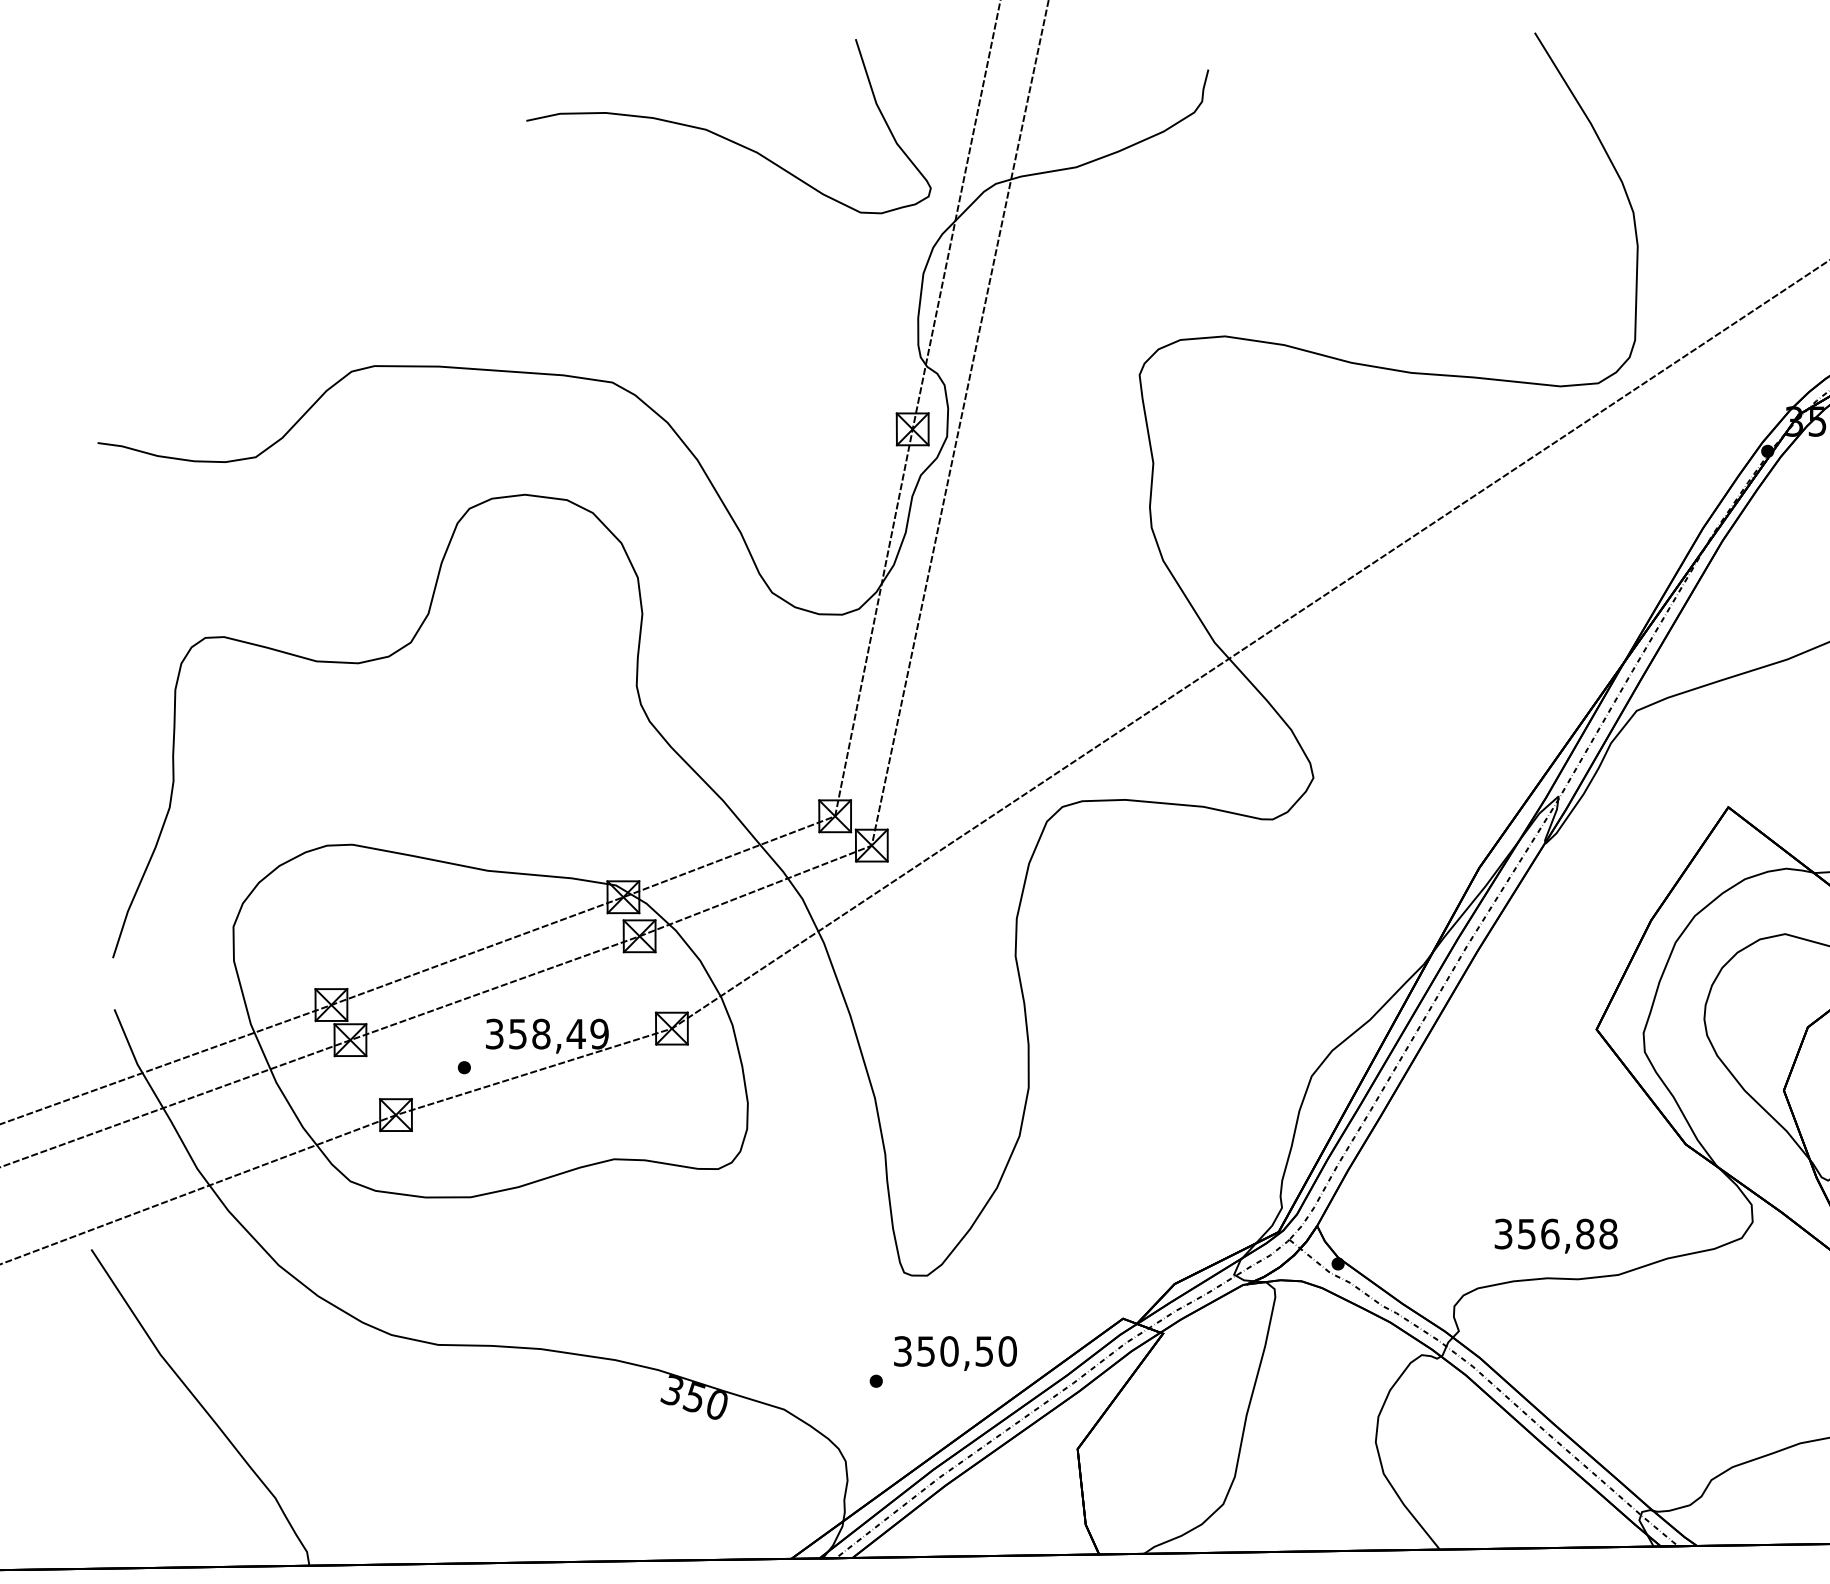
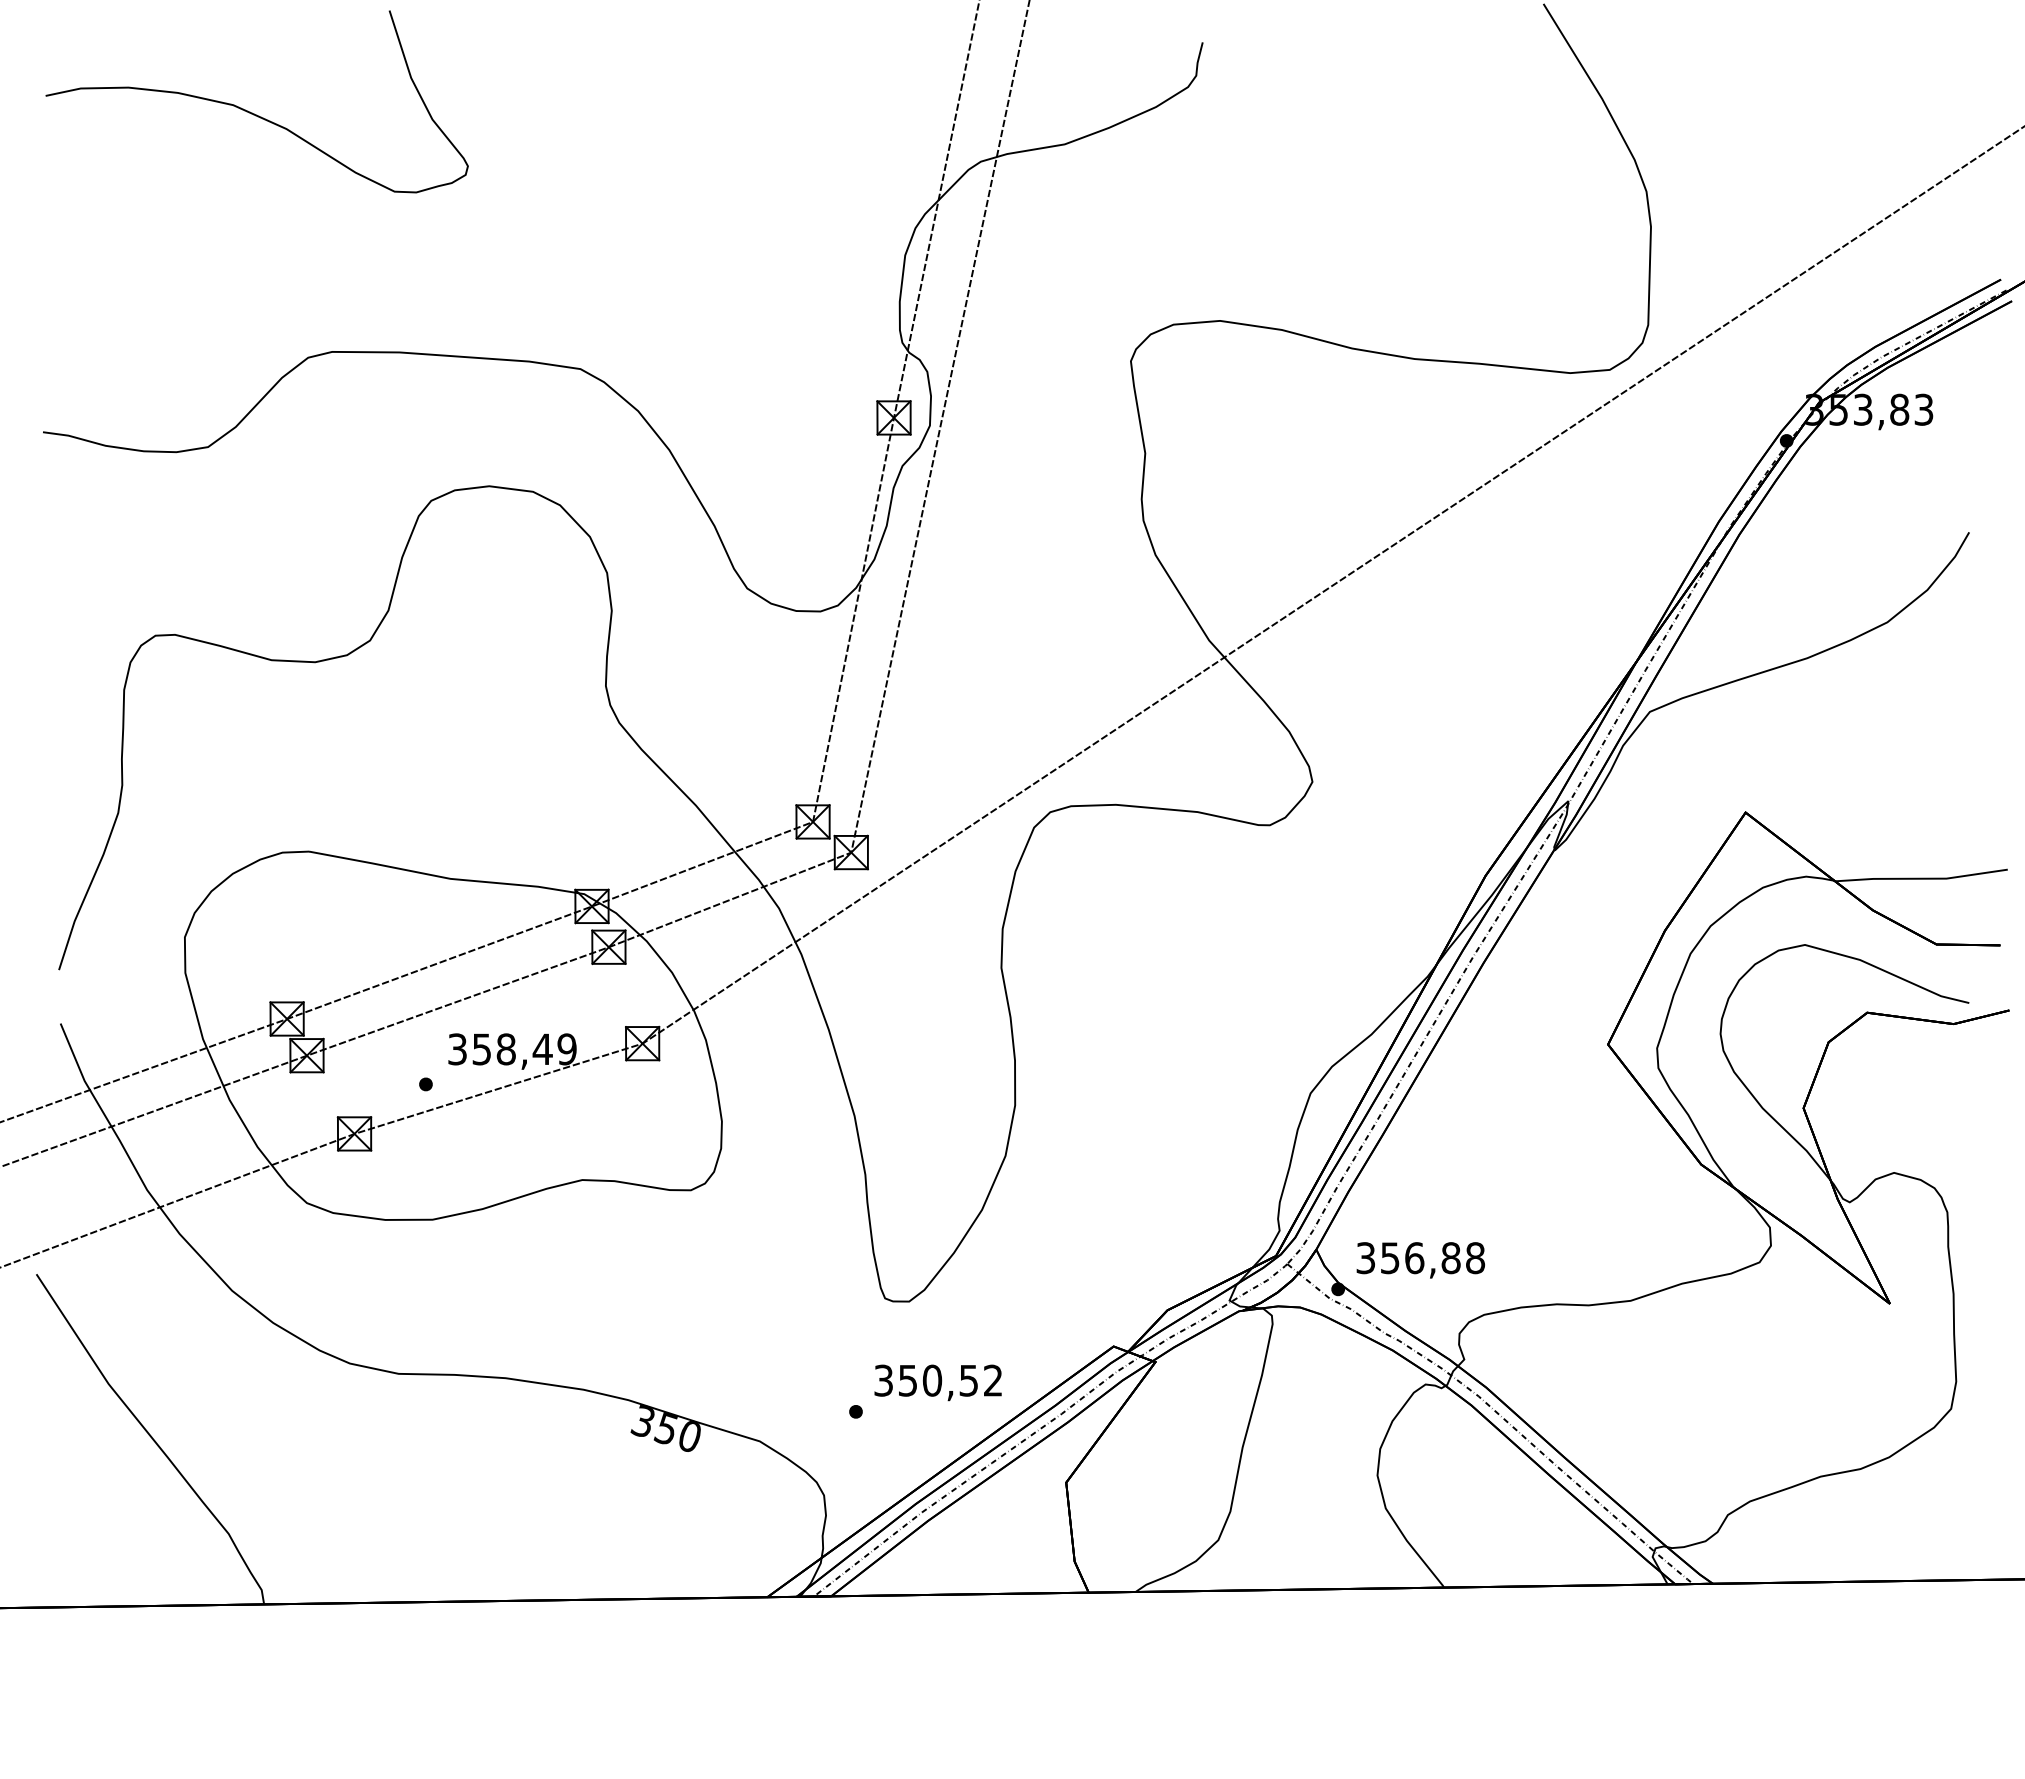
curve: (722, 135) -> (250, 111), moved
text: (1555, 1236) -> (1420, 1260), moved
text: (1007, 1351) -> (992, 1380), 350,50 -> 350,52

